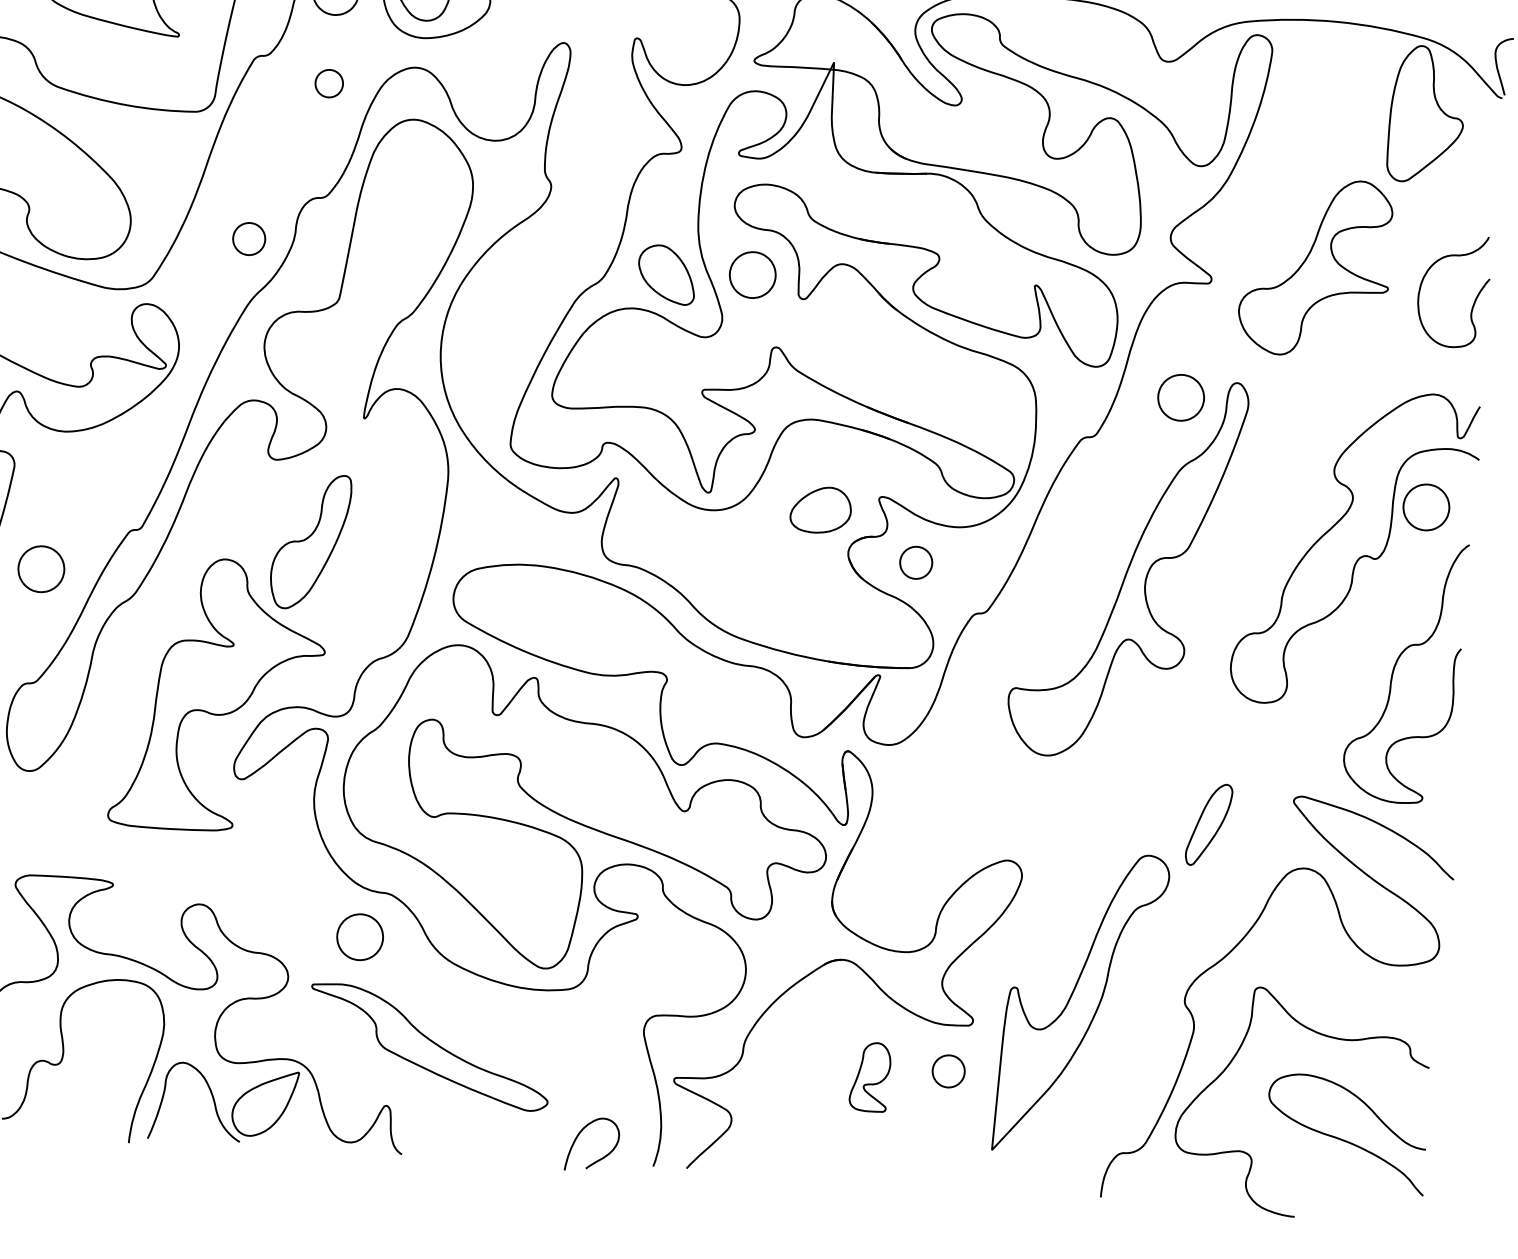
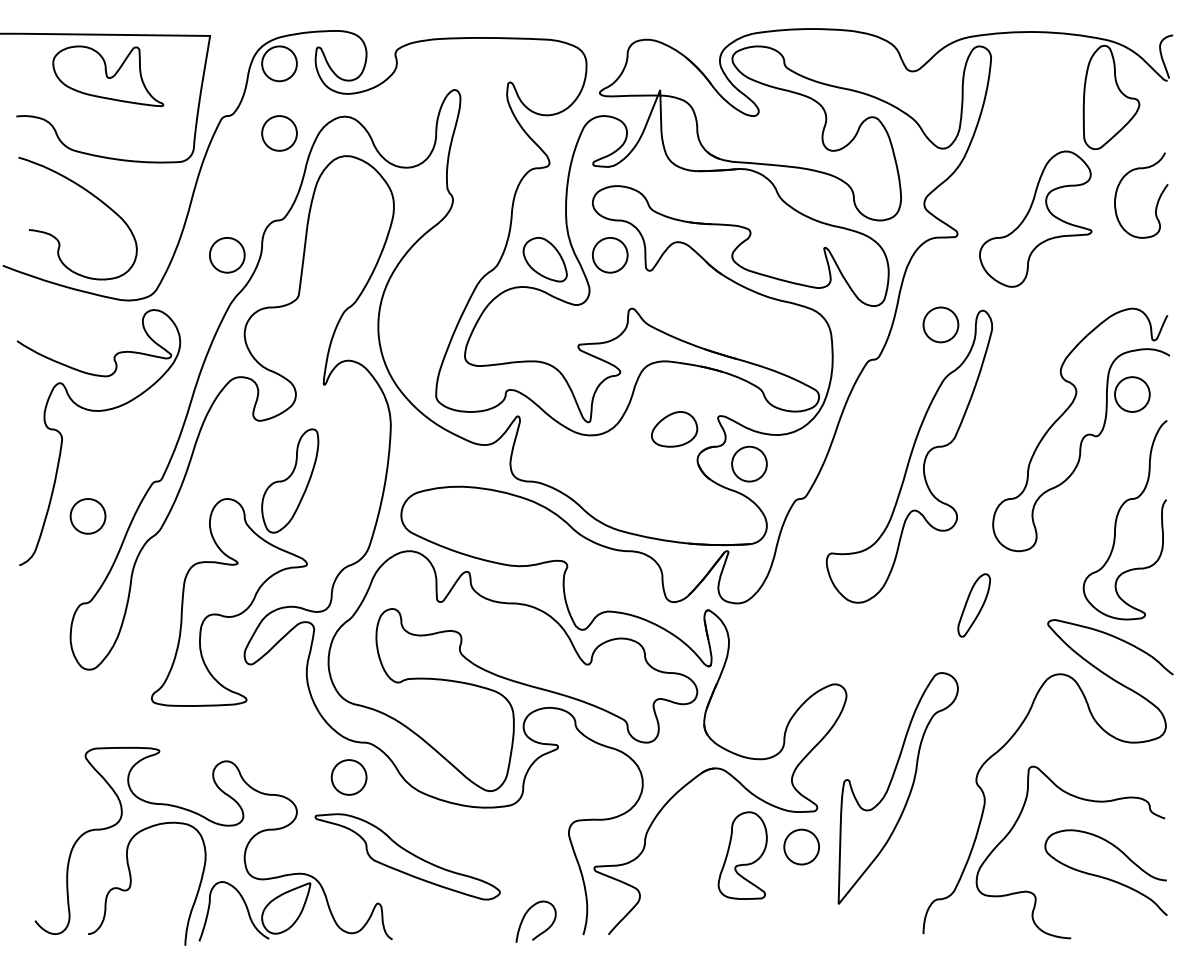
part: (329, 83) -> (279, 133), size x1.67
part: (249, 239) -> (227, 255), size x1.43
curve: (1474, 299) -> (1157, 200), moved
part: (916, 562) -> (749, 463), size x1.43
part: (1208, 824) -> (973, 605), moved
part: (948, 1070) -> (801, 846), size x1.43
part: (870, 1076) -> (742, 855), size x1.67

